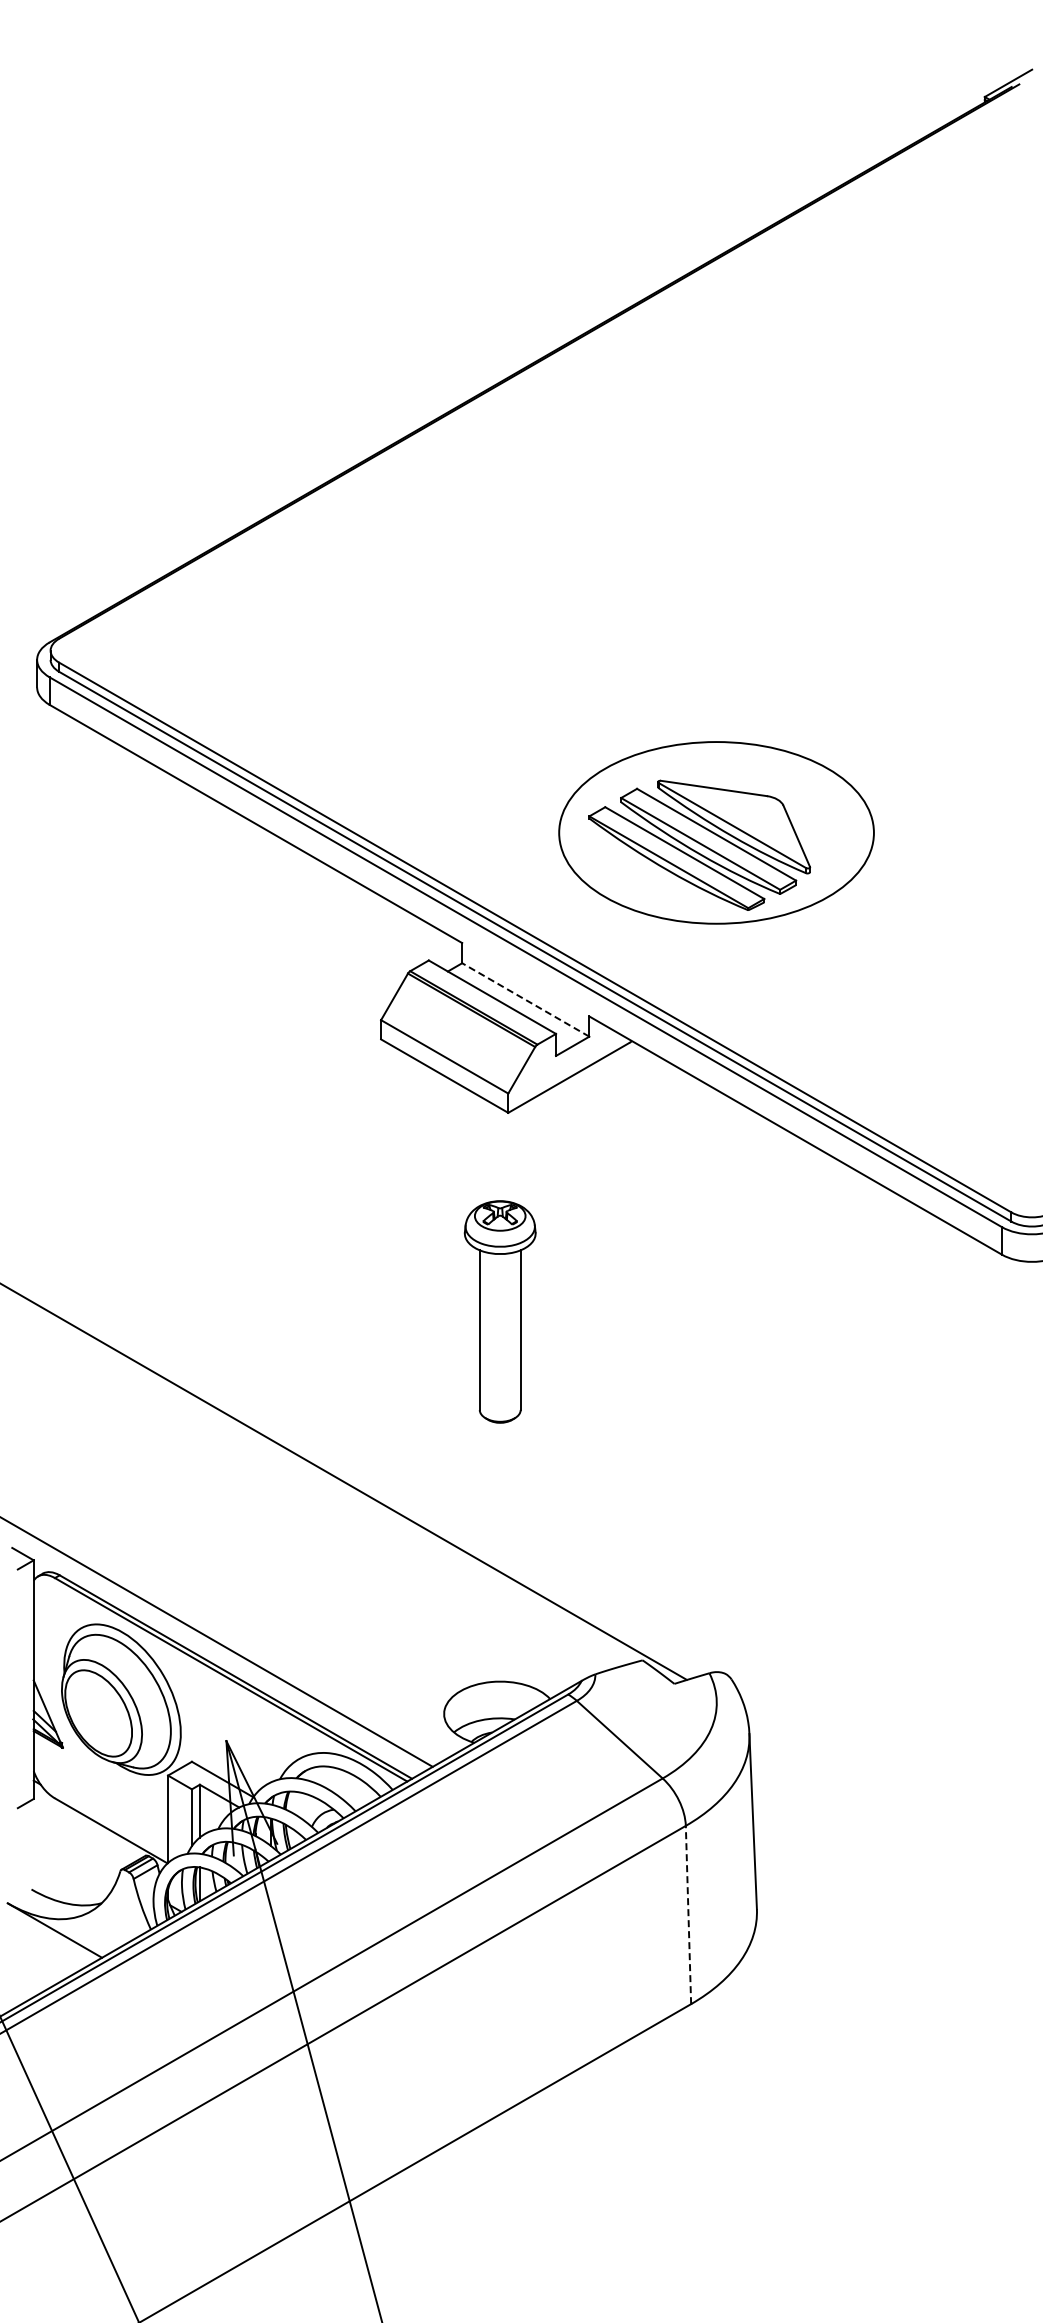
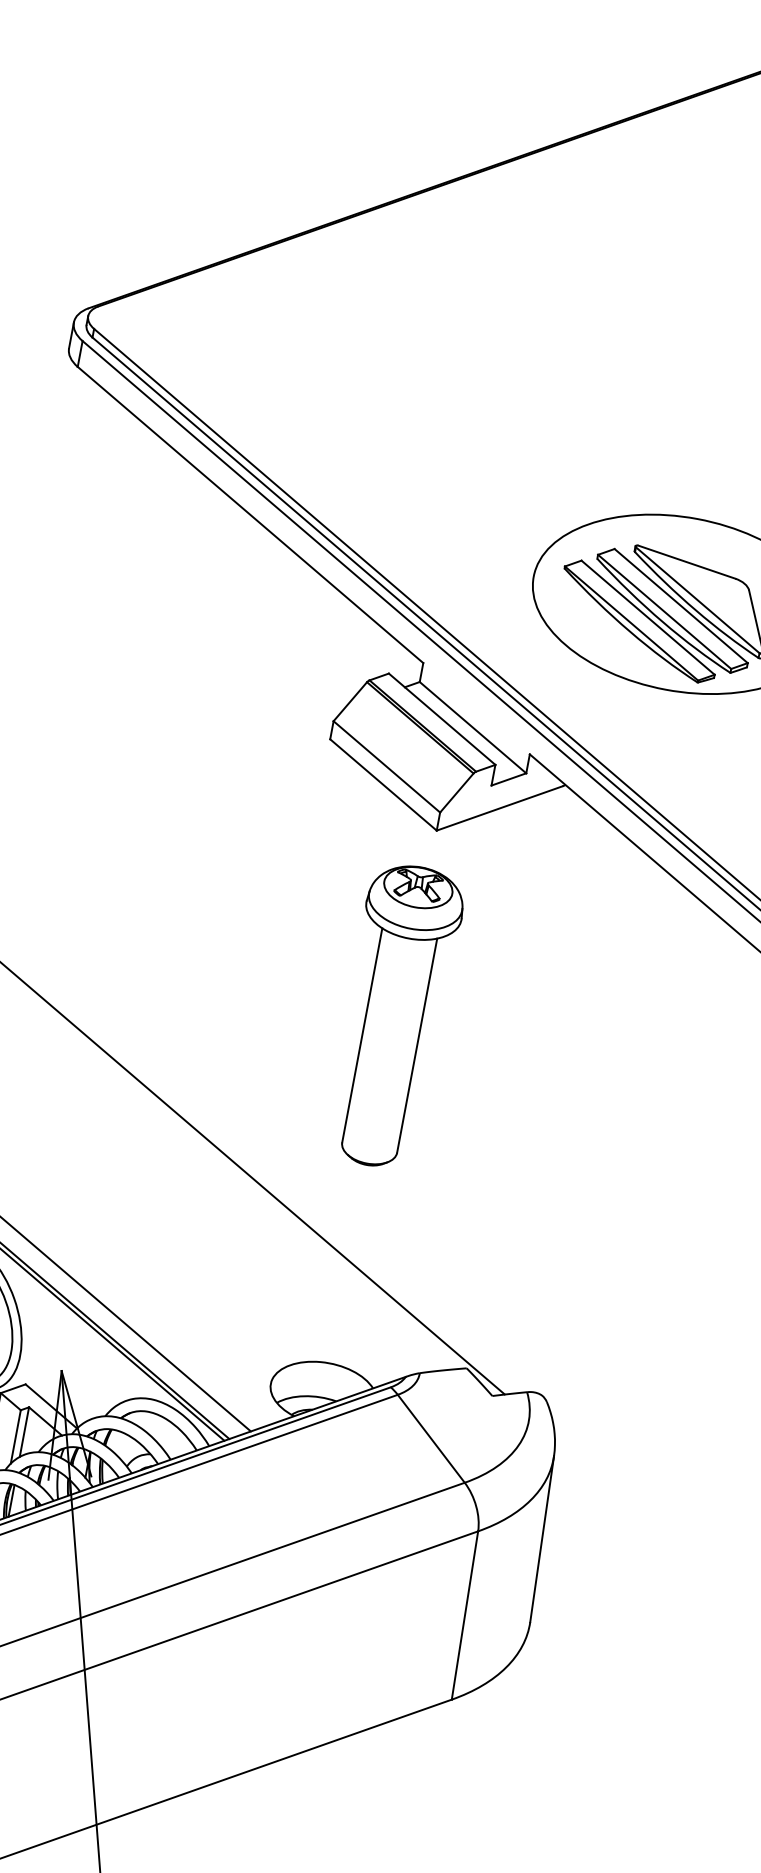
line: (525, 999) -> (472, 727), dashed -> solid
part: (499, 1311) -> (393, 1015), size x1.43
line: (688, 1914) -> (465, 1615), dashed -> solid

